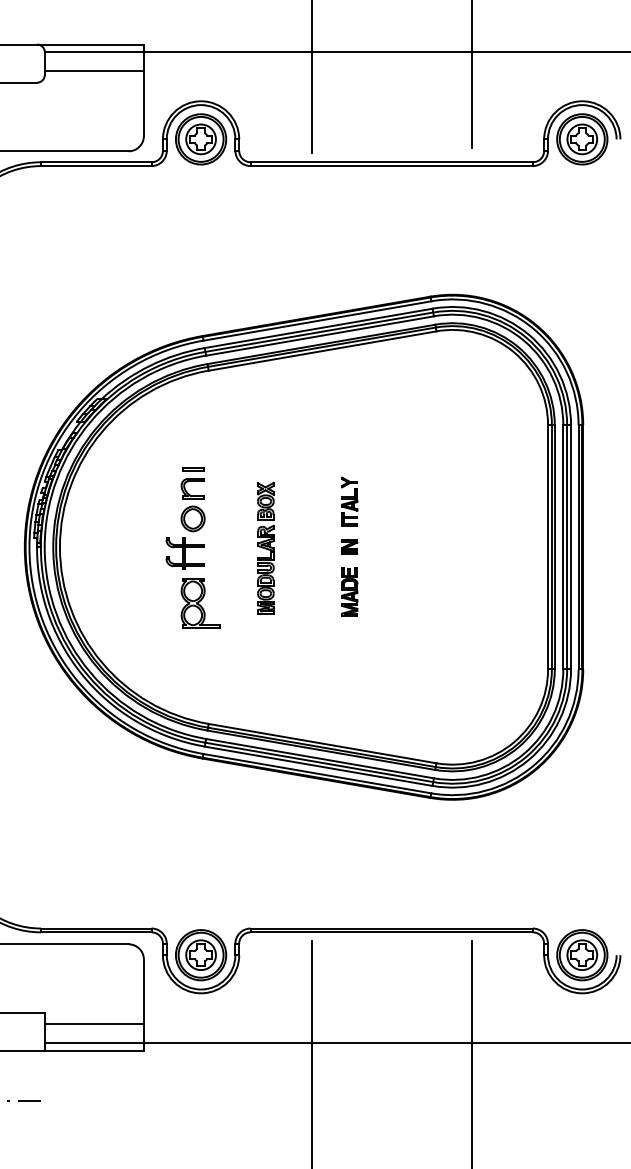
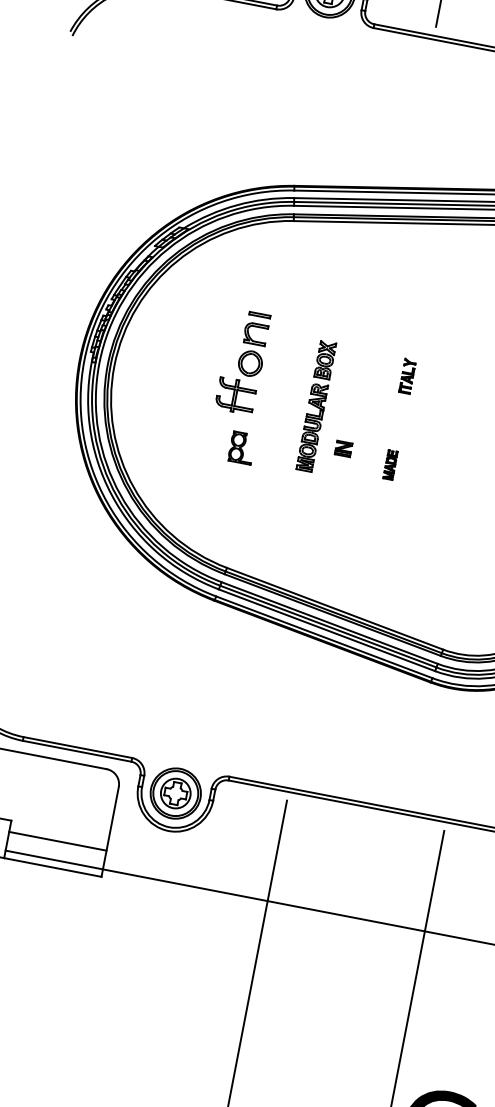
part: (349, 501) -> (407, 376), size x0.7
part: (349, 546) -> (343, 448), moved
part: (349, 591) -> (390, 464), size x0.6
part: (200, 603) -> (241, 448), size x0.6

